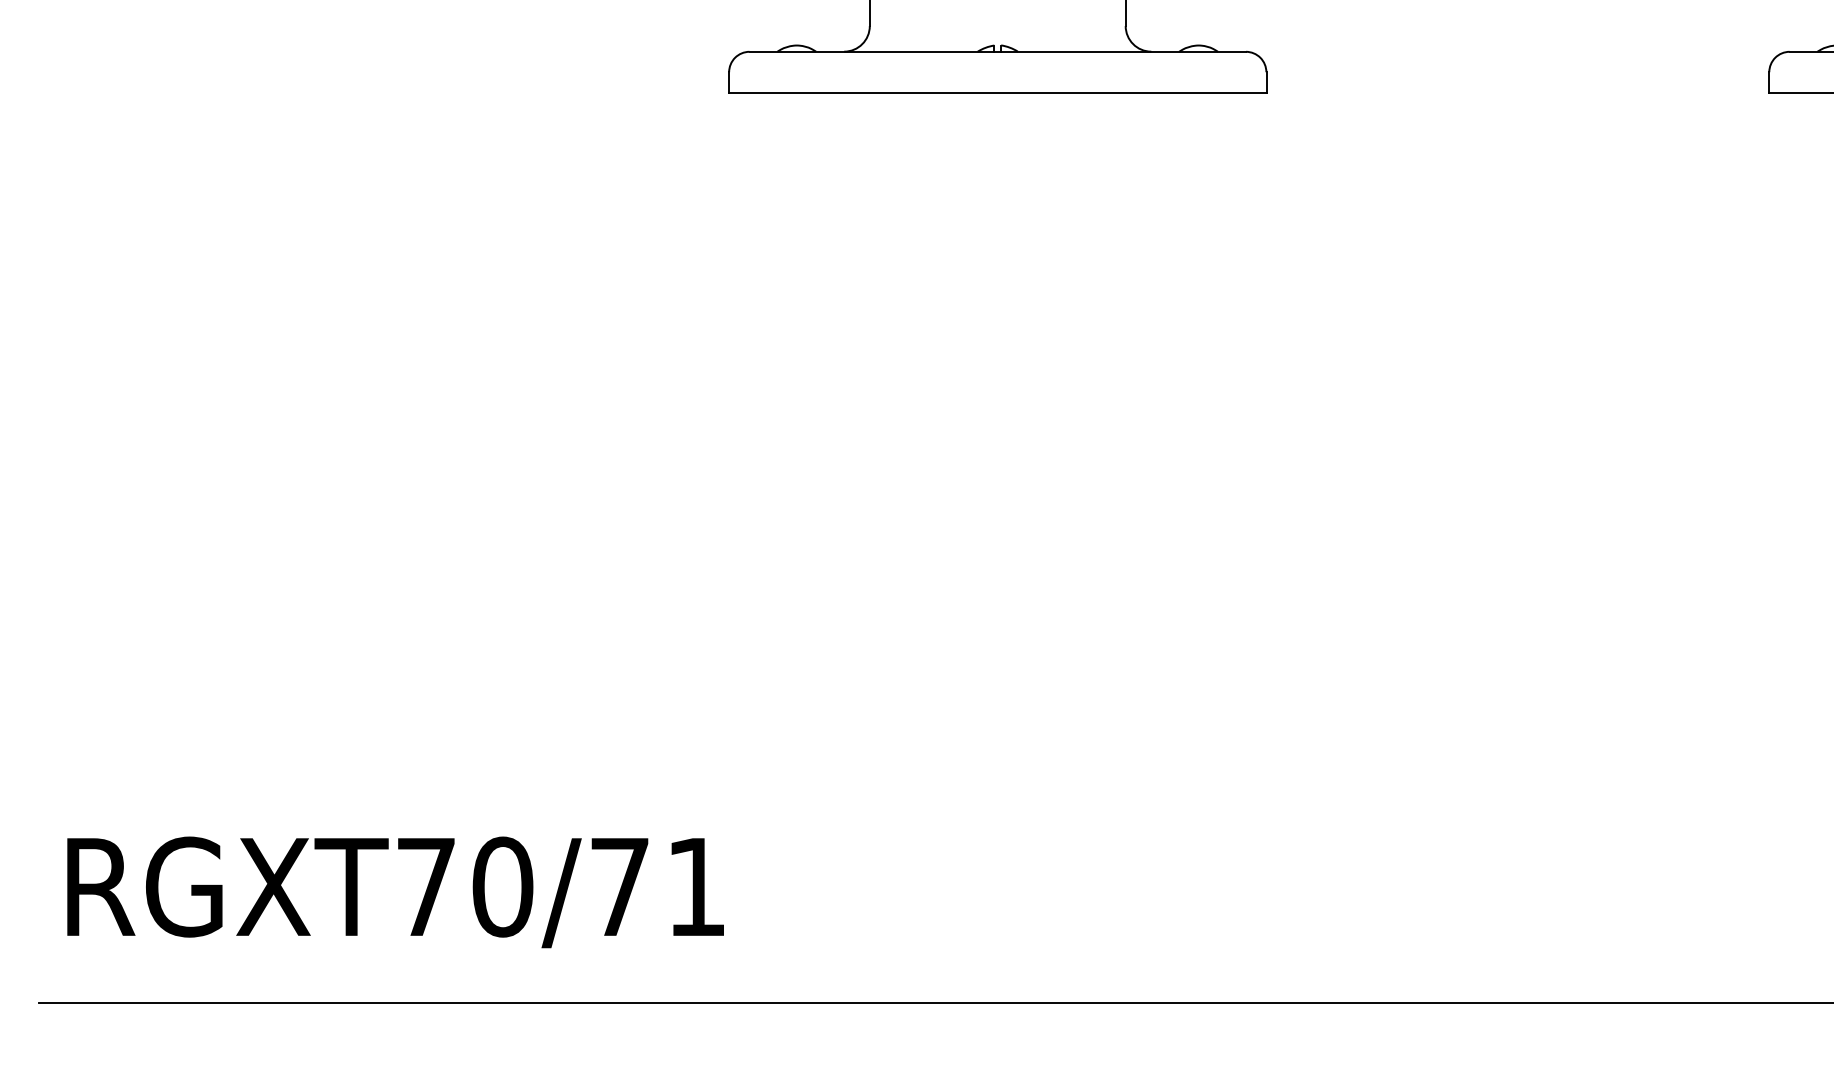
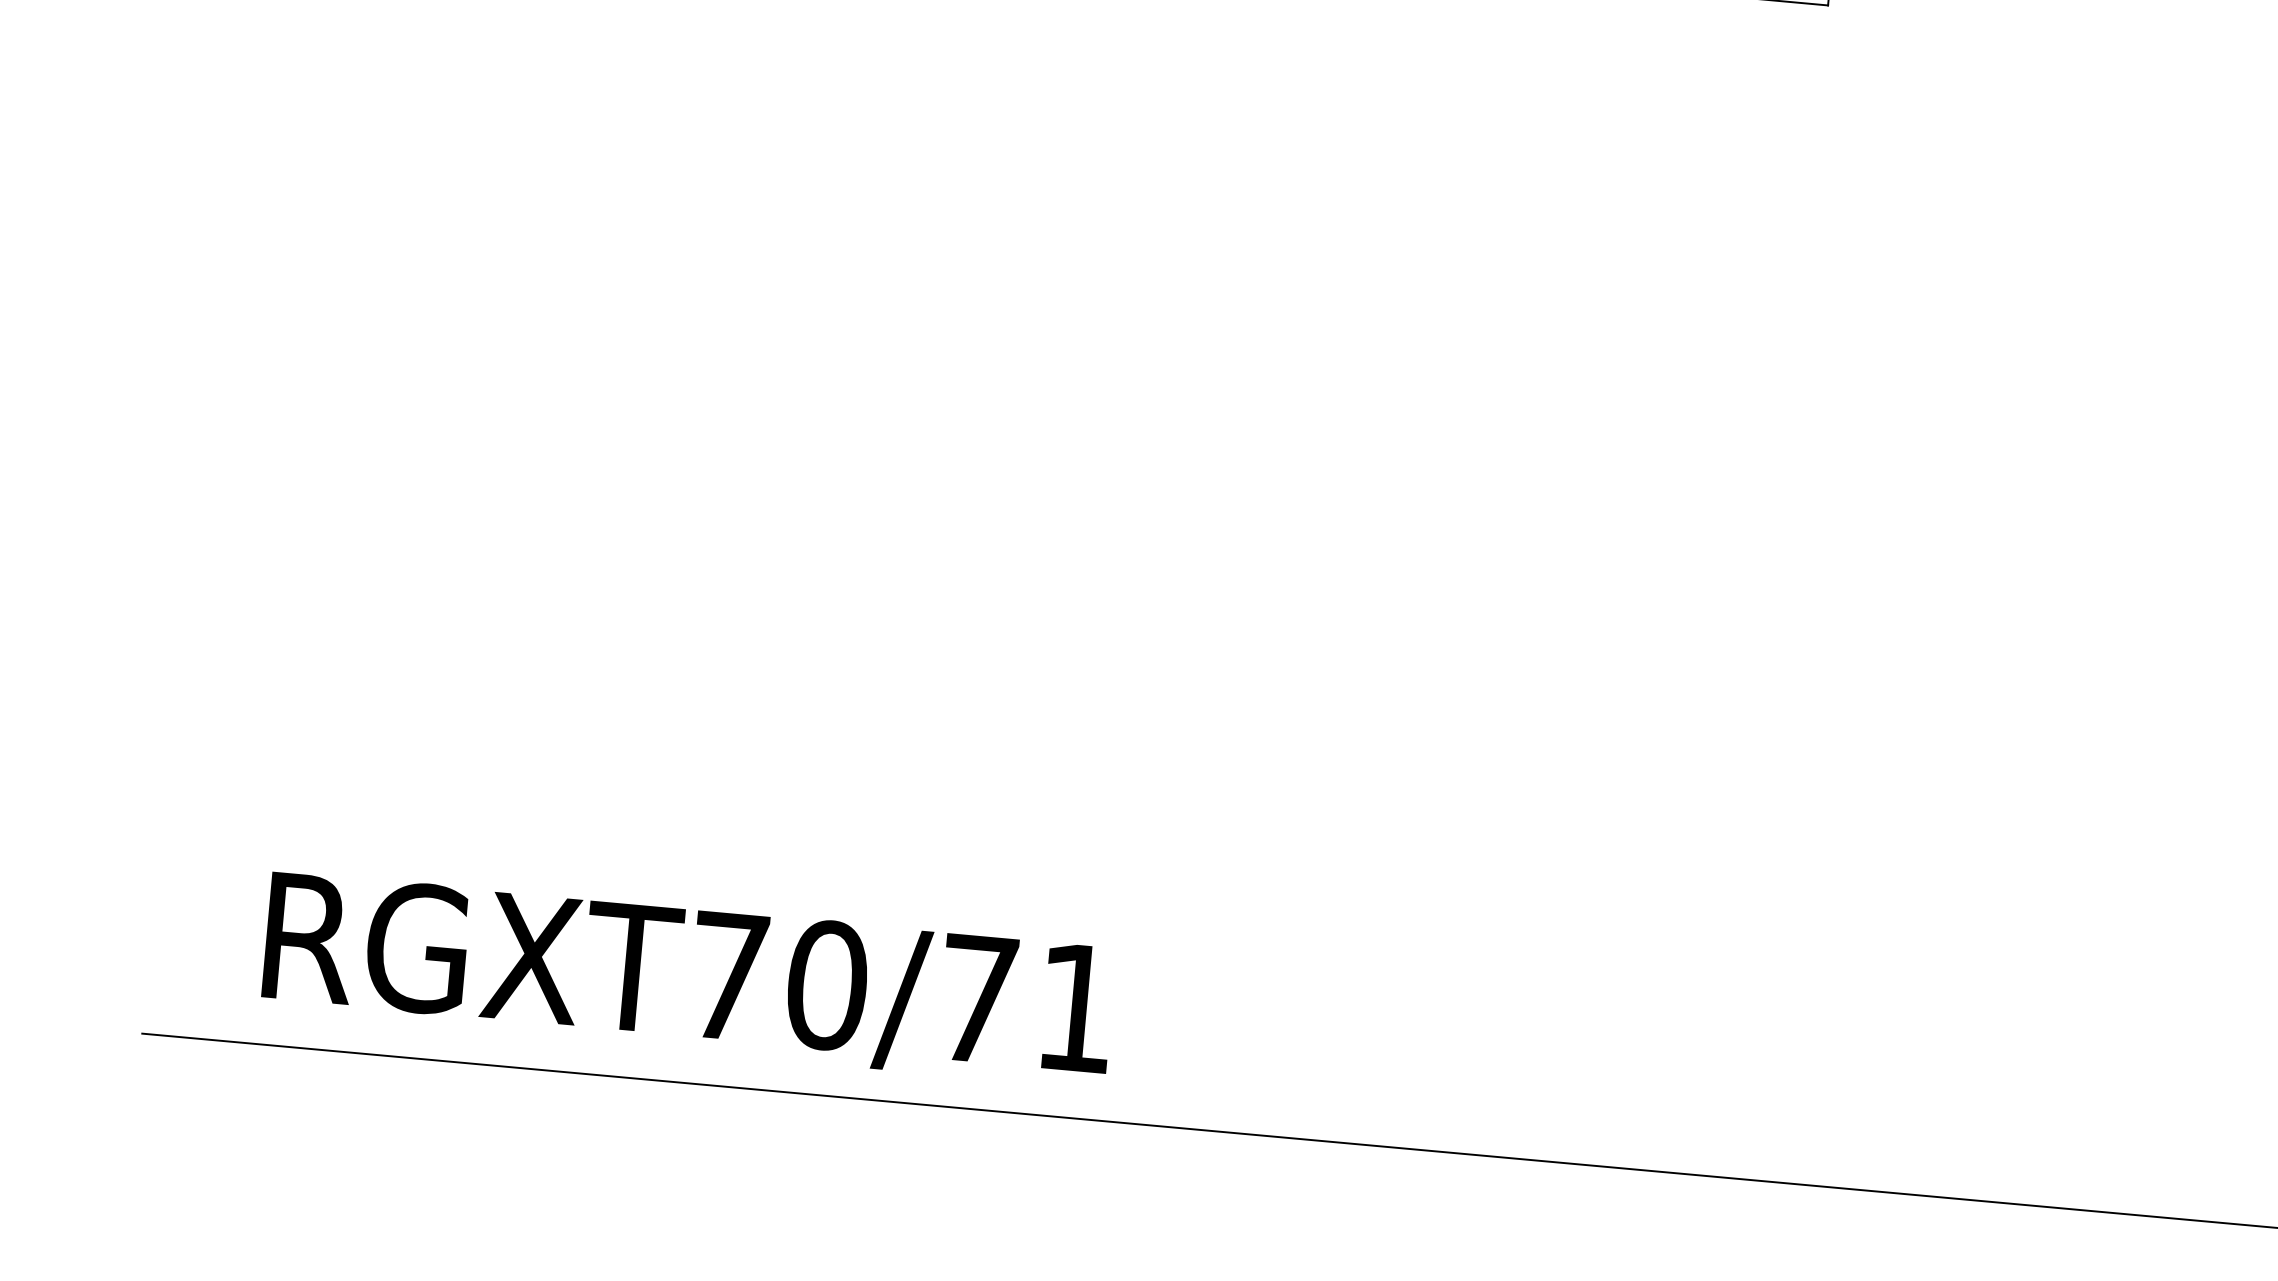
text: (395, 892) -> (688, 979), moved

